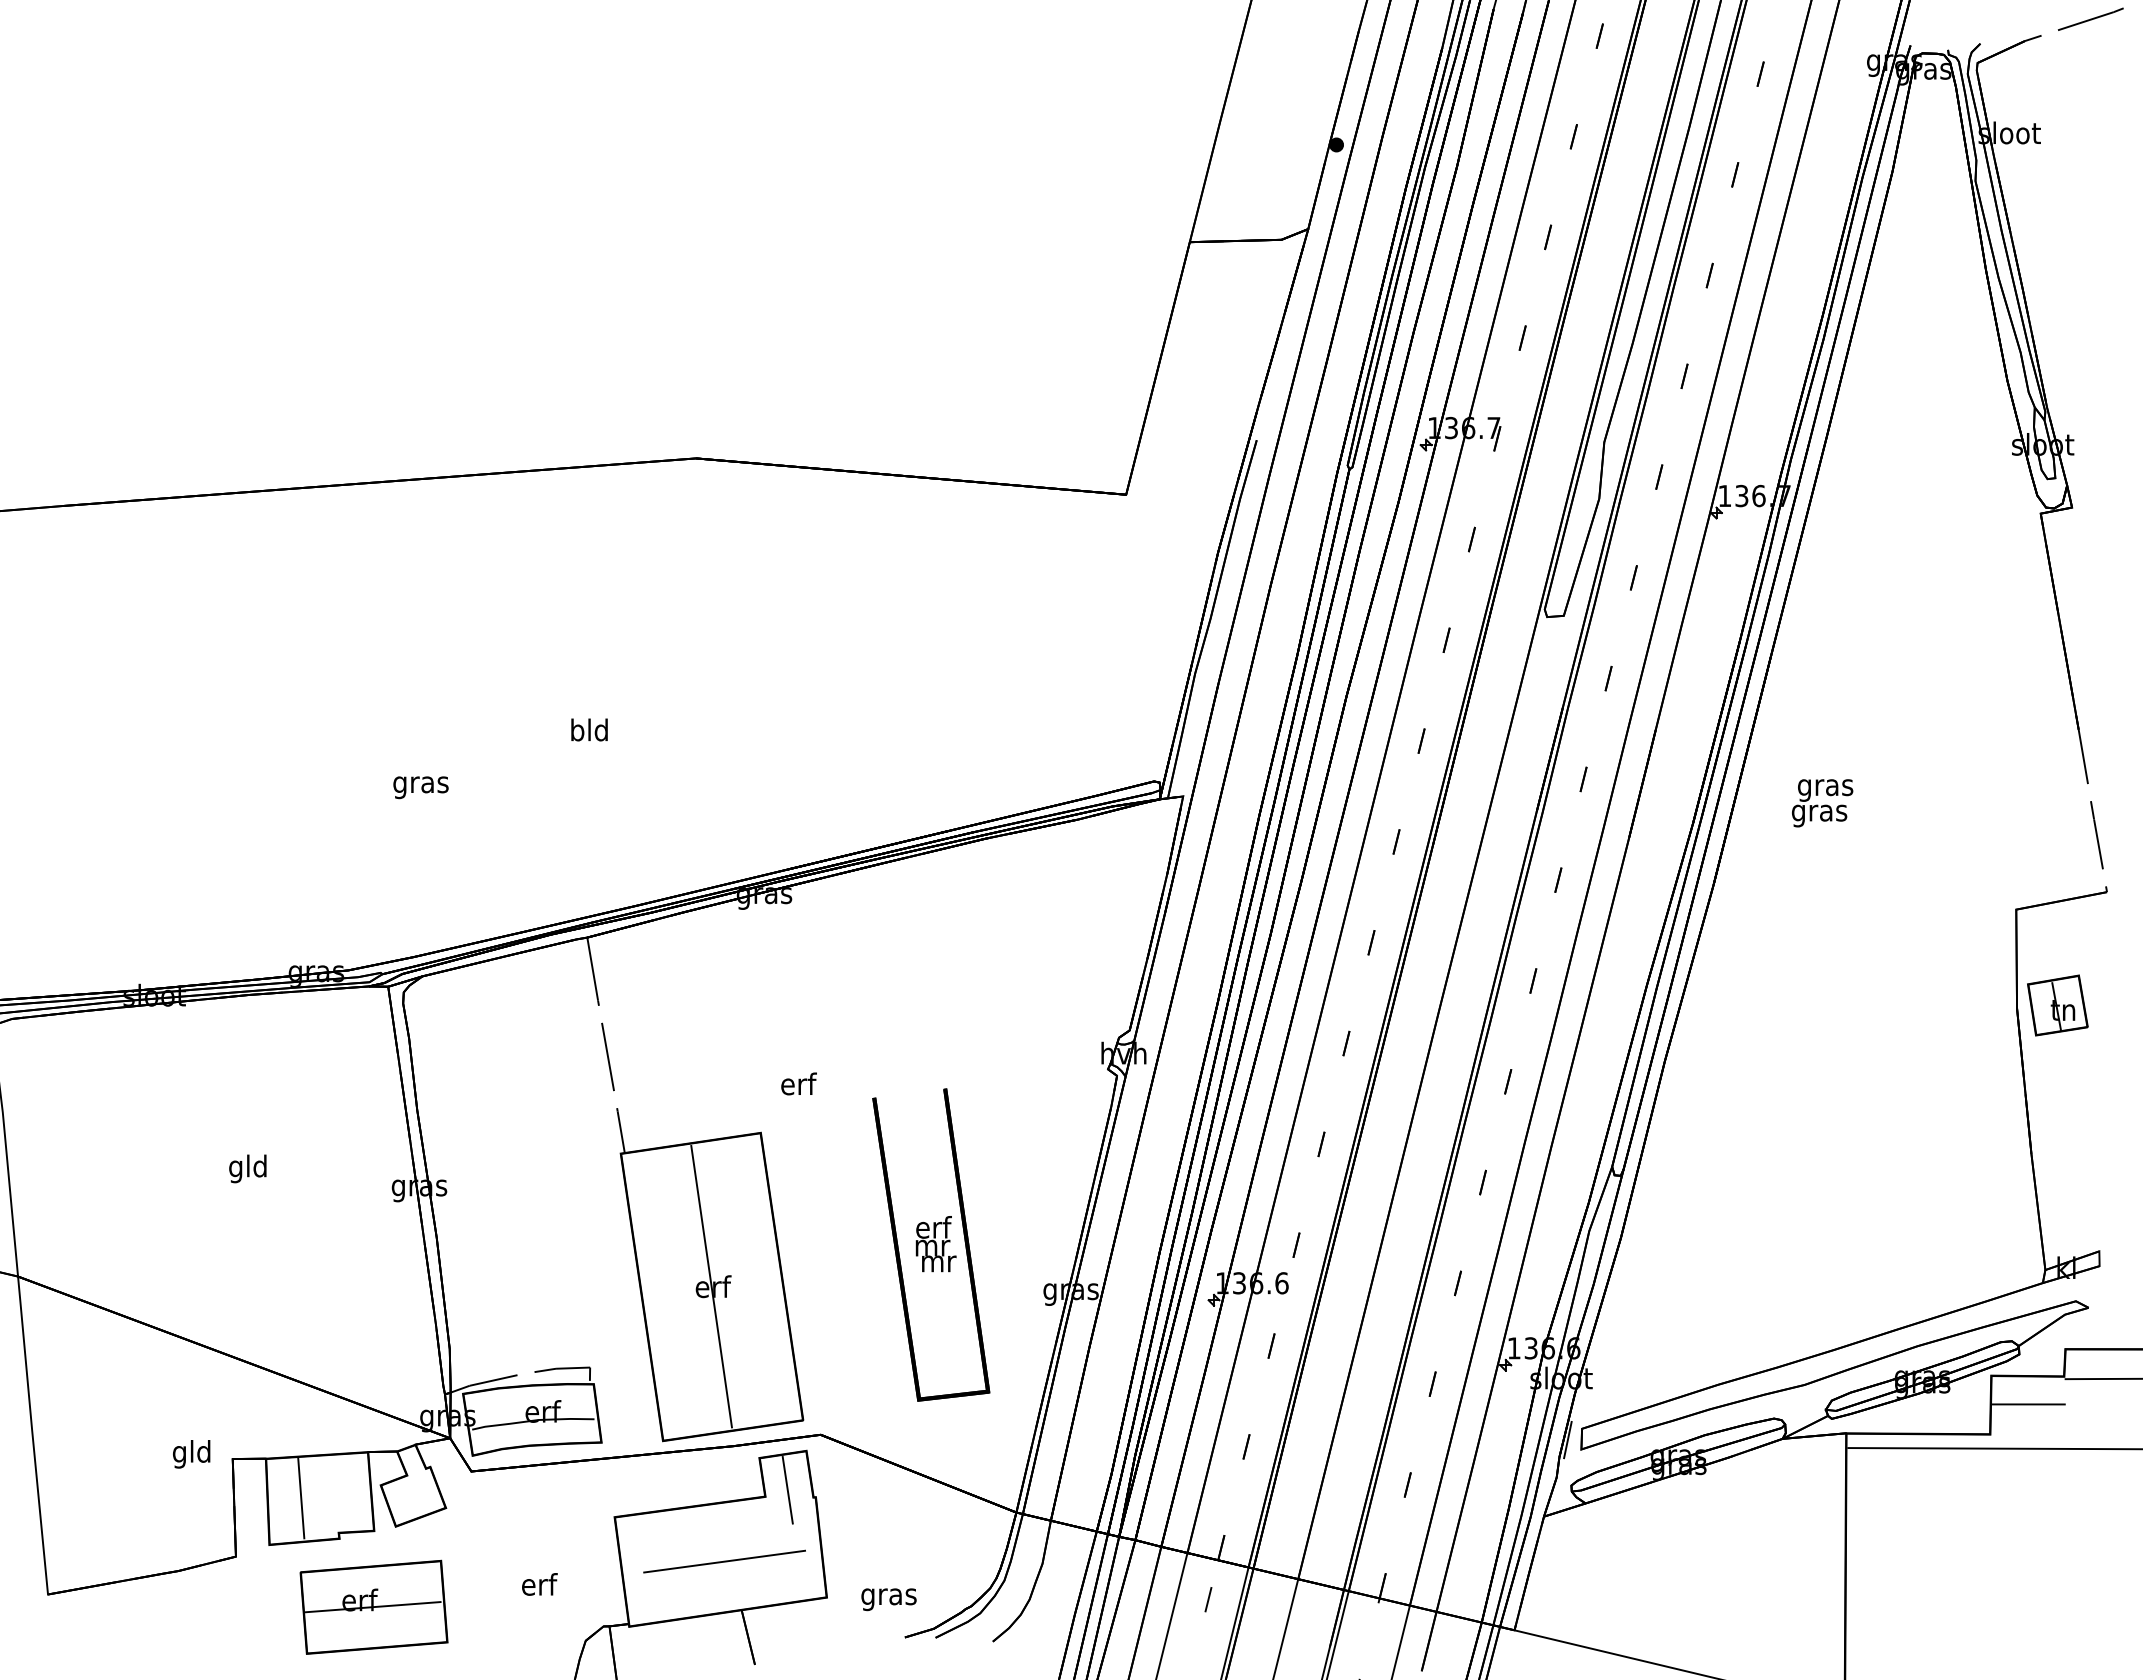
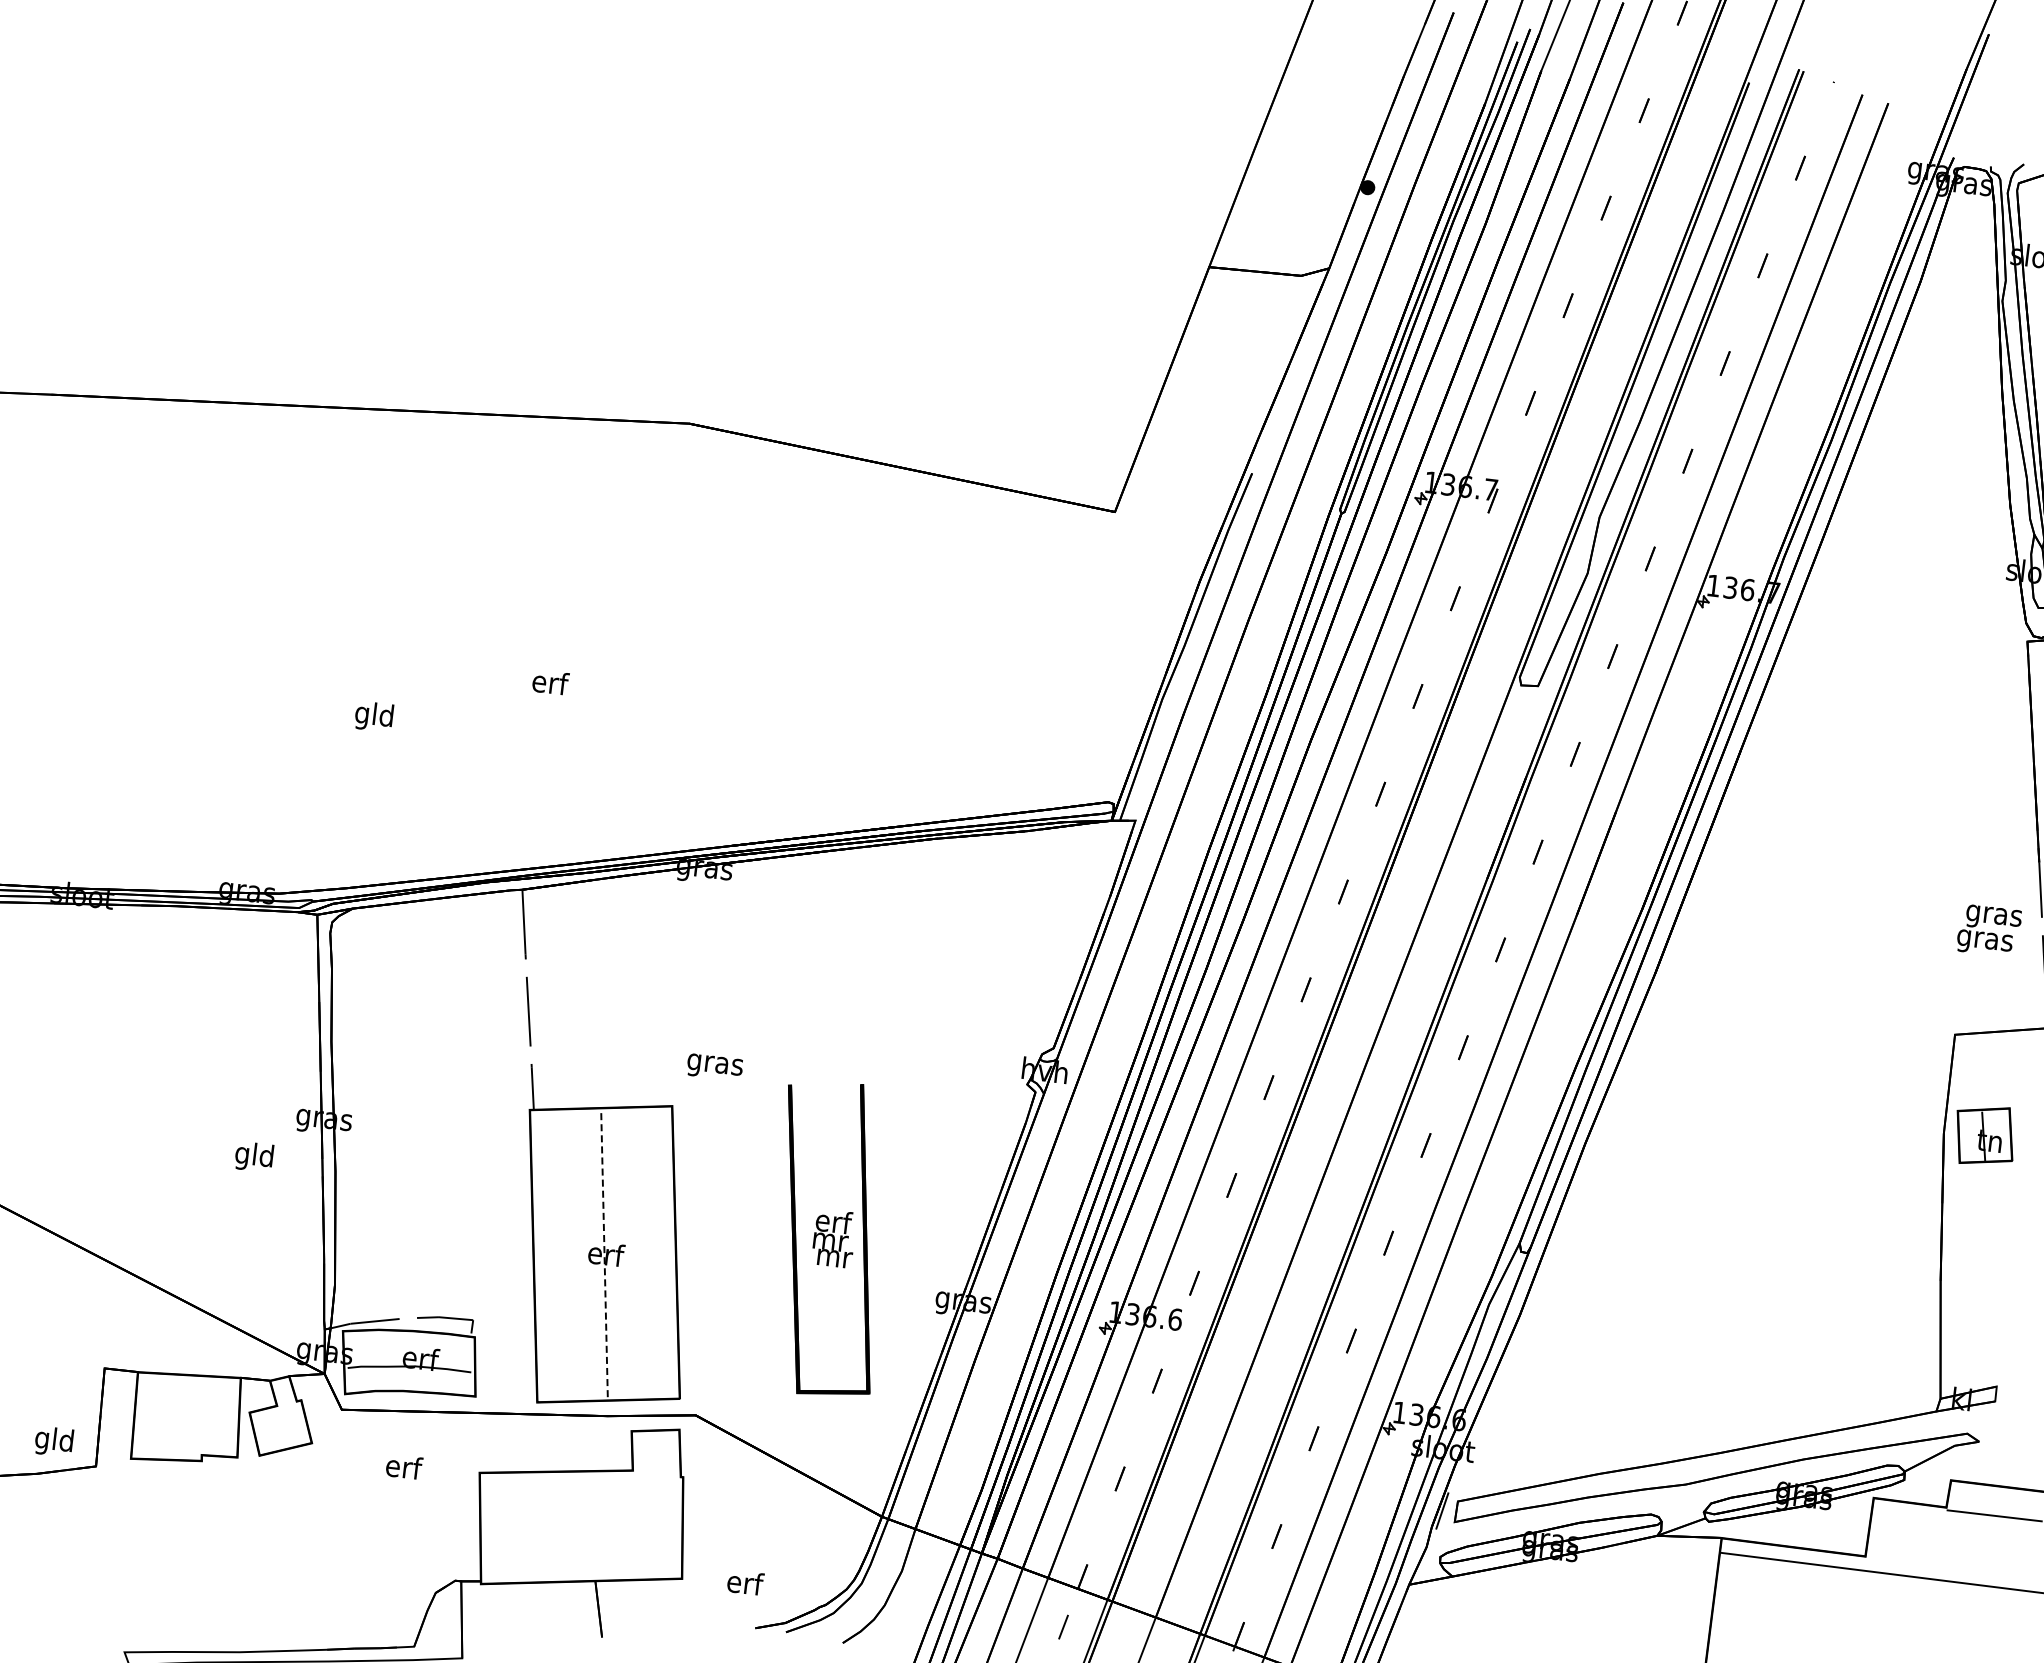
text: (589, 729) -> (549, 681), bld -> erf
text: (420, 784) -> (374, 716), gras -> gld
text: (1822, 803) -> (1989, 931), moved
text: (797, 1086) -> (714, 1064), erf -> gras
text: (247, 1168) -> (253, 1156), moved
line: (711, 1286) -> (604, 1253), solid -> dashed
line: (2028, 1404) -> (1907, 1531), removed
text: (191, 1454) -> (53, 1441), moved
line: (787, 1489) -> (655, 1466), removed
line: (301, 1498) -> (168, 1416), removed
line: (724, 1561) -> (584, 1530), removed
text: (539, 1584) -> (404, 1467), moved
text: (888, 1596) -> (743, 1585), gras -> erf
part: (373, 1606) -> (227, 1532), removed

